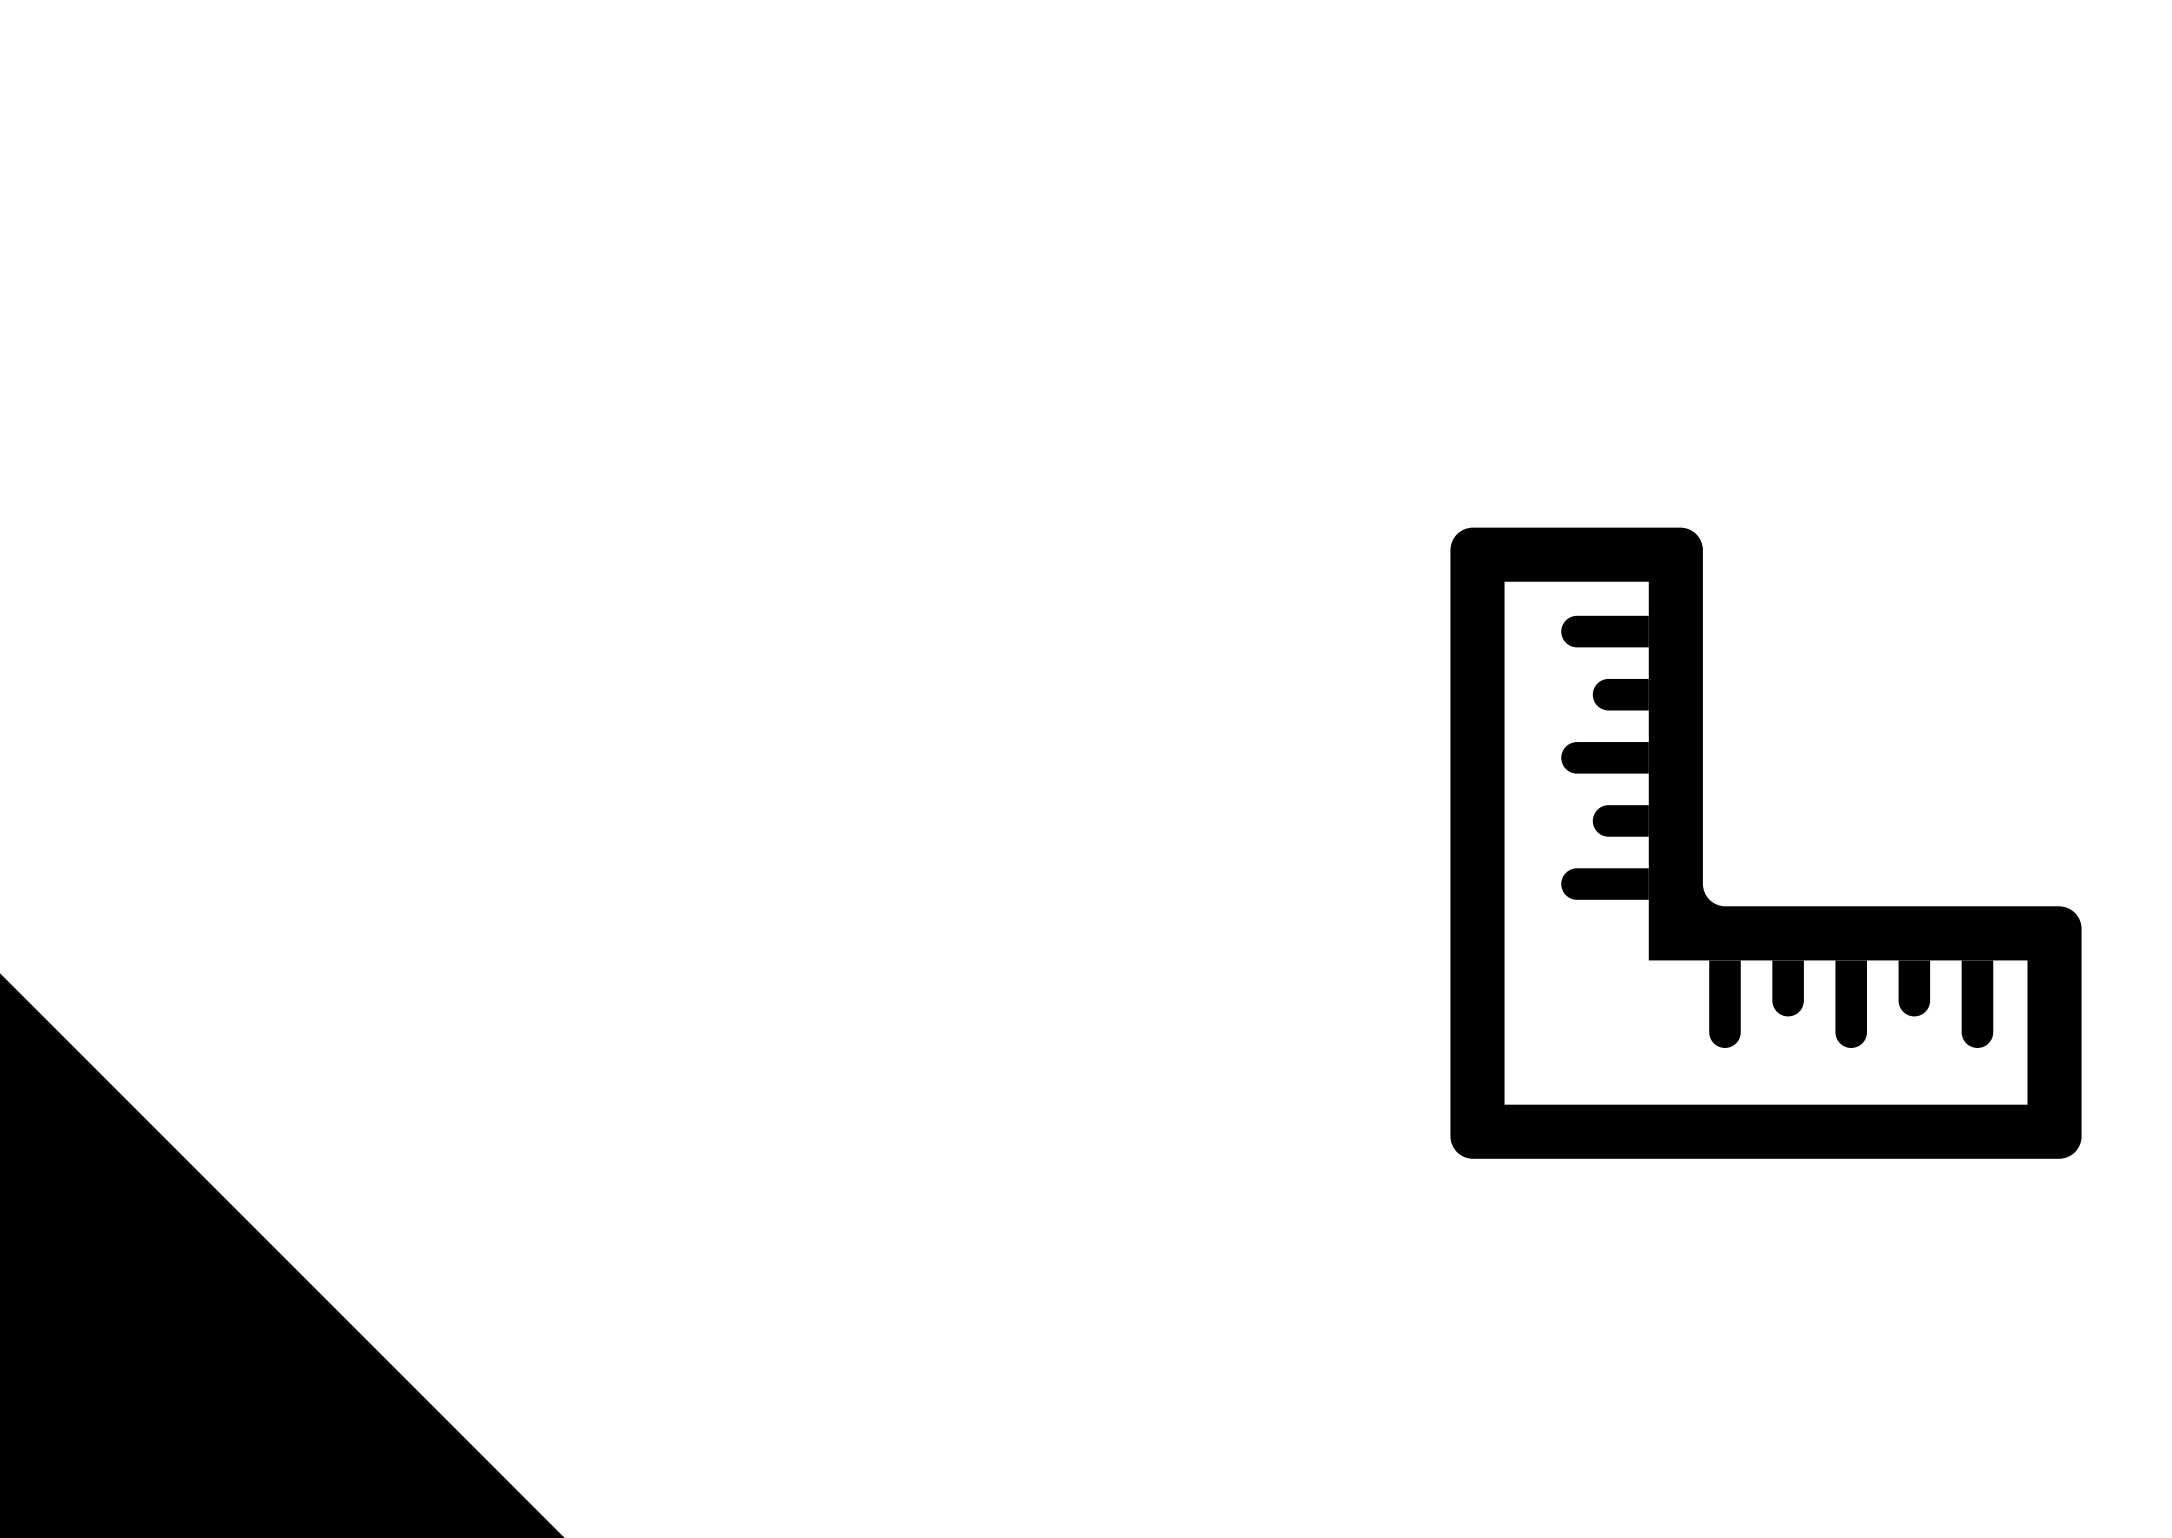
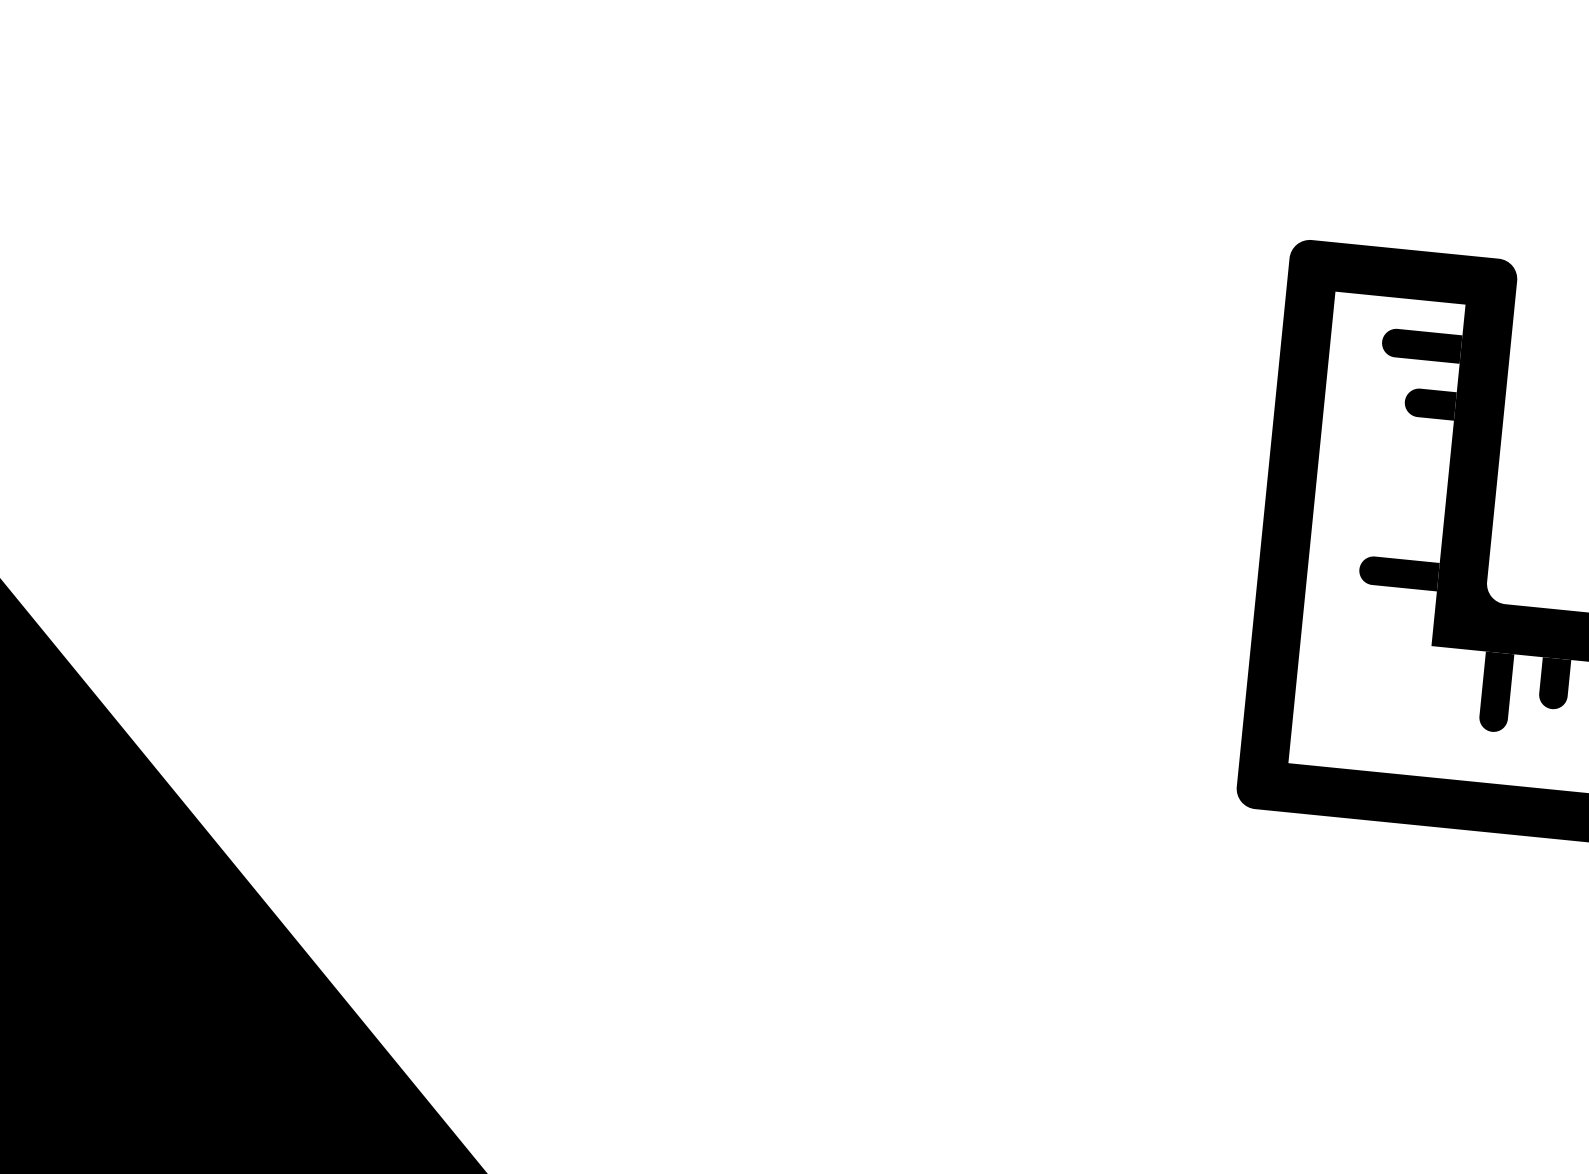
fill: (1604, 757) -> (1409, 459), removed
fill: (1620, 820) -> (1418, 517), removed

